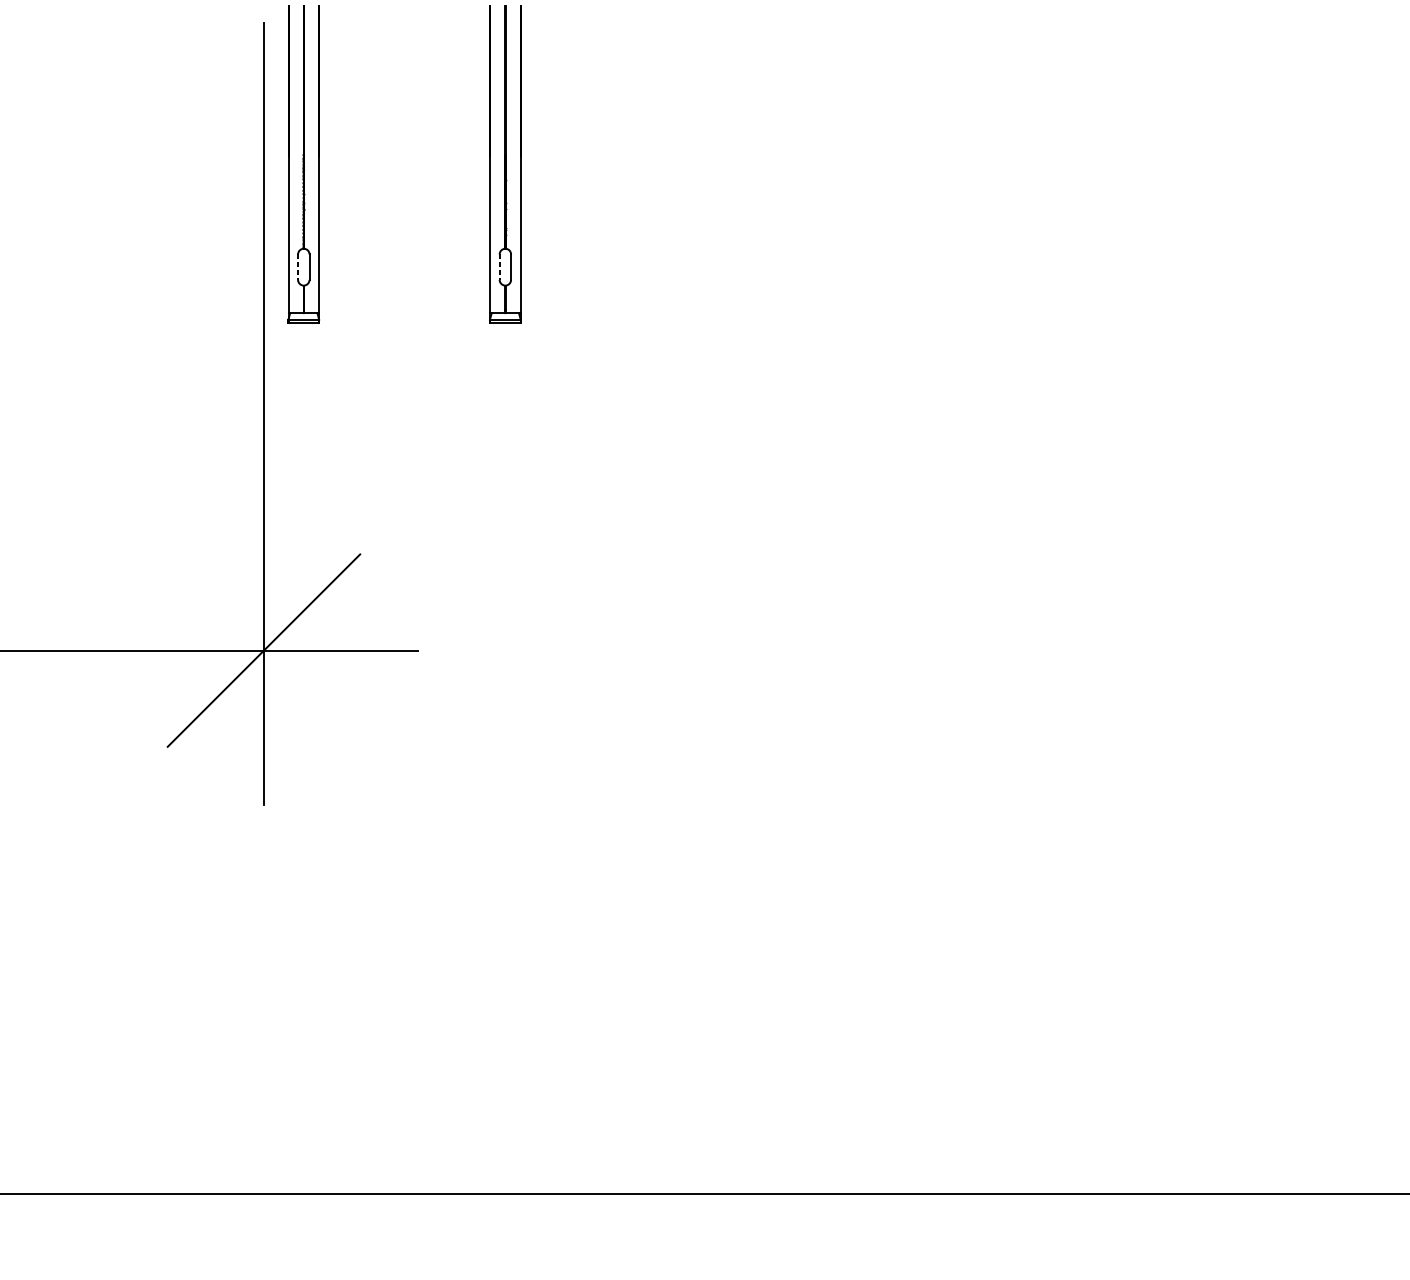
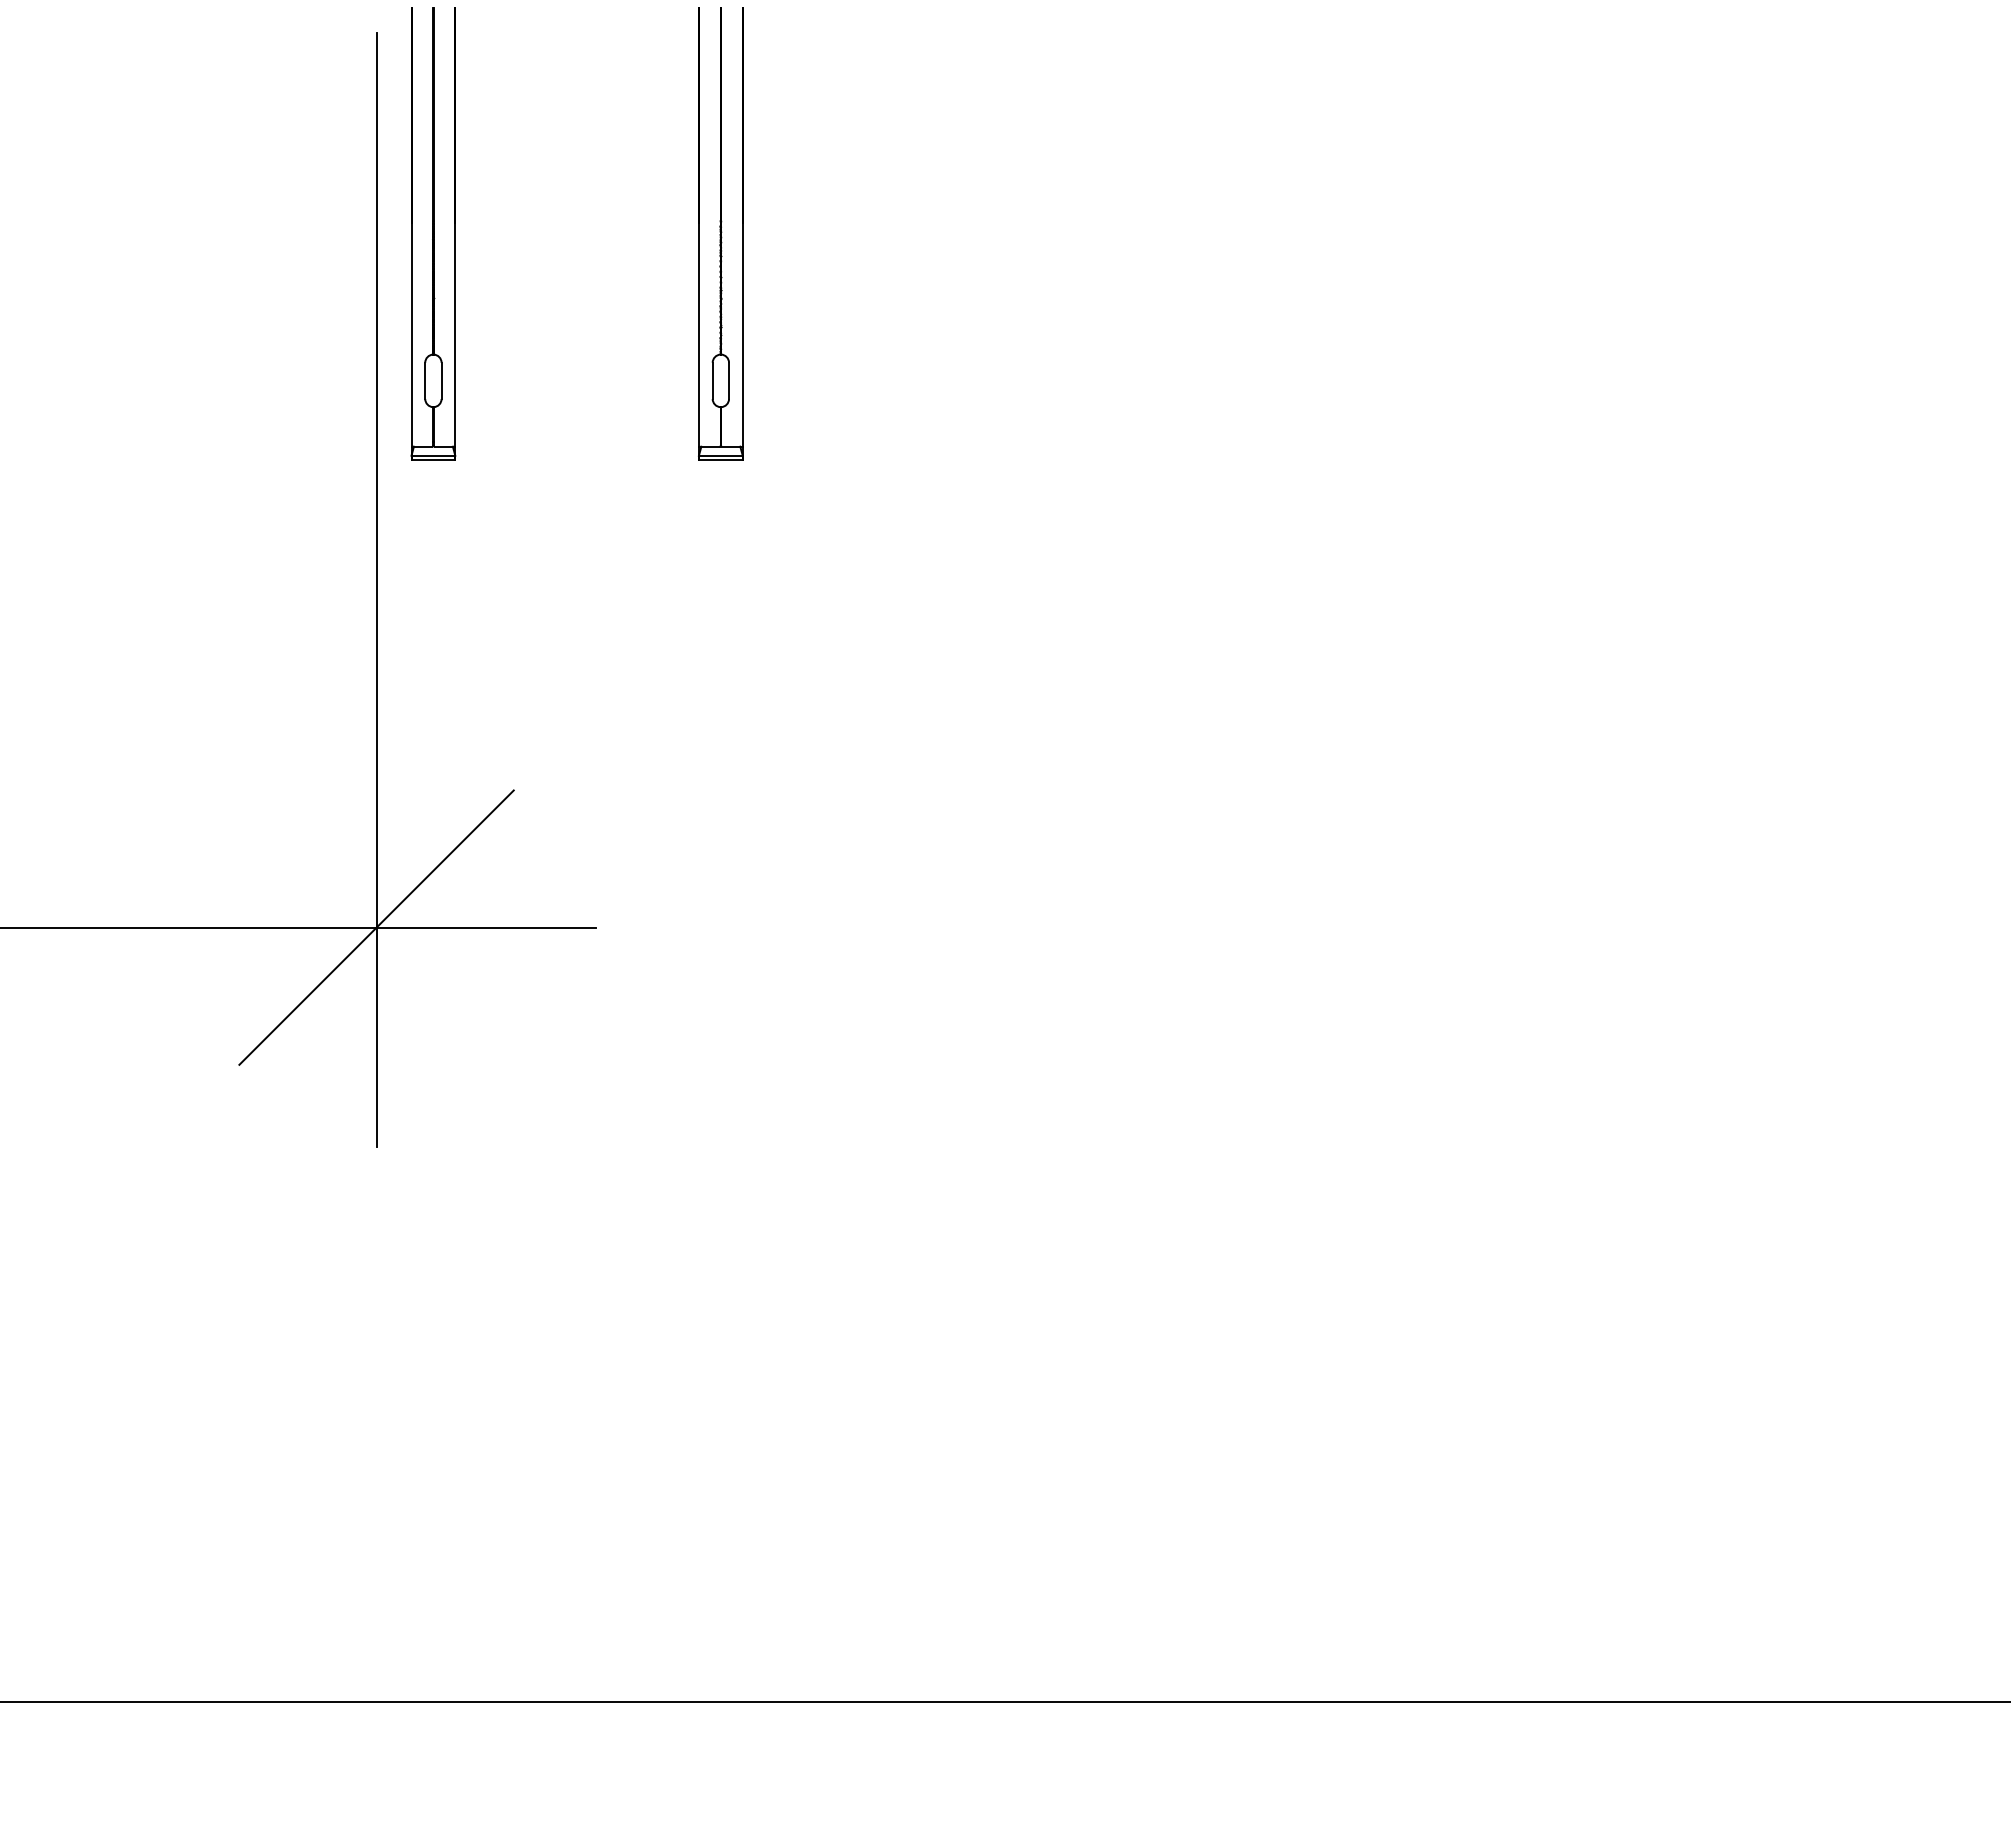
line: (298, 267) -> (425, 381), dashed -> solid
line: (499, 267) -> (712, 381), dashed -> solid

